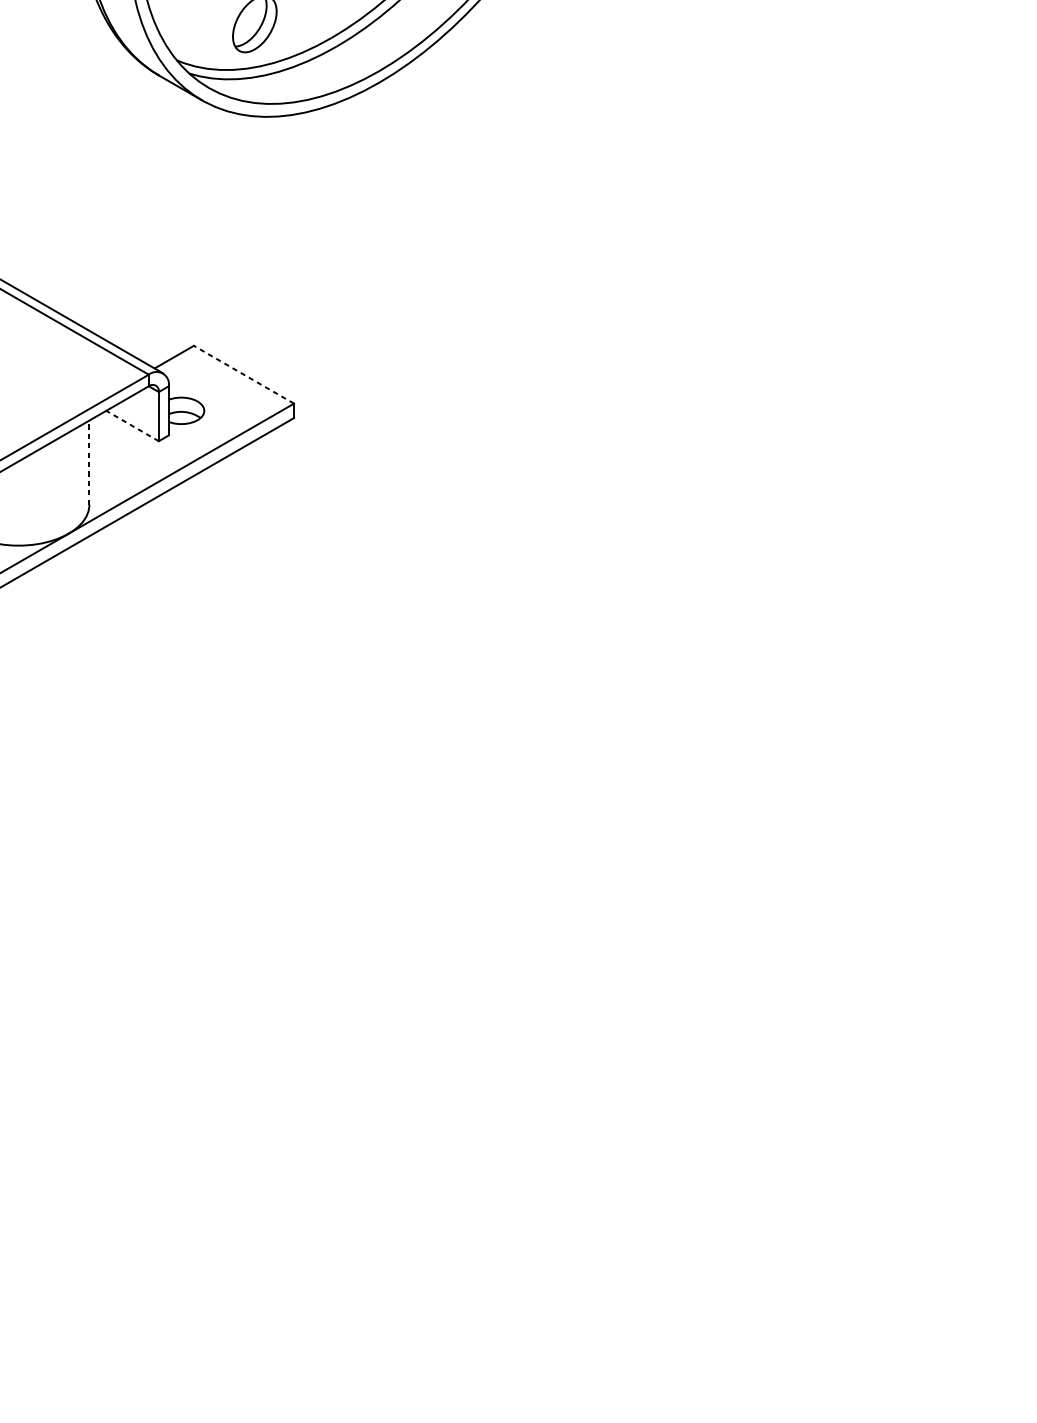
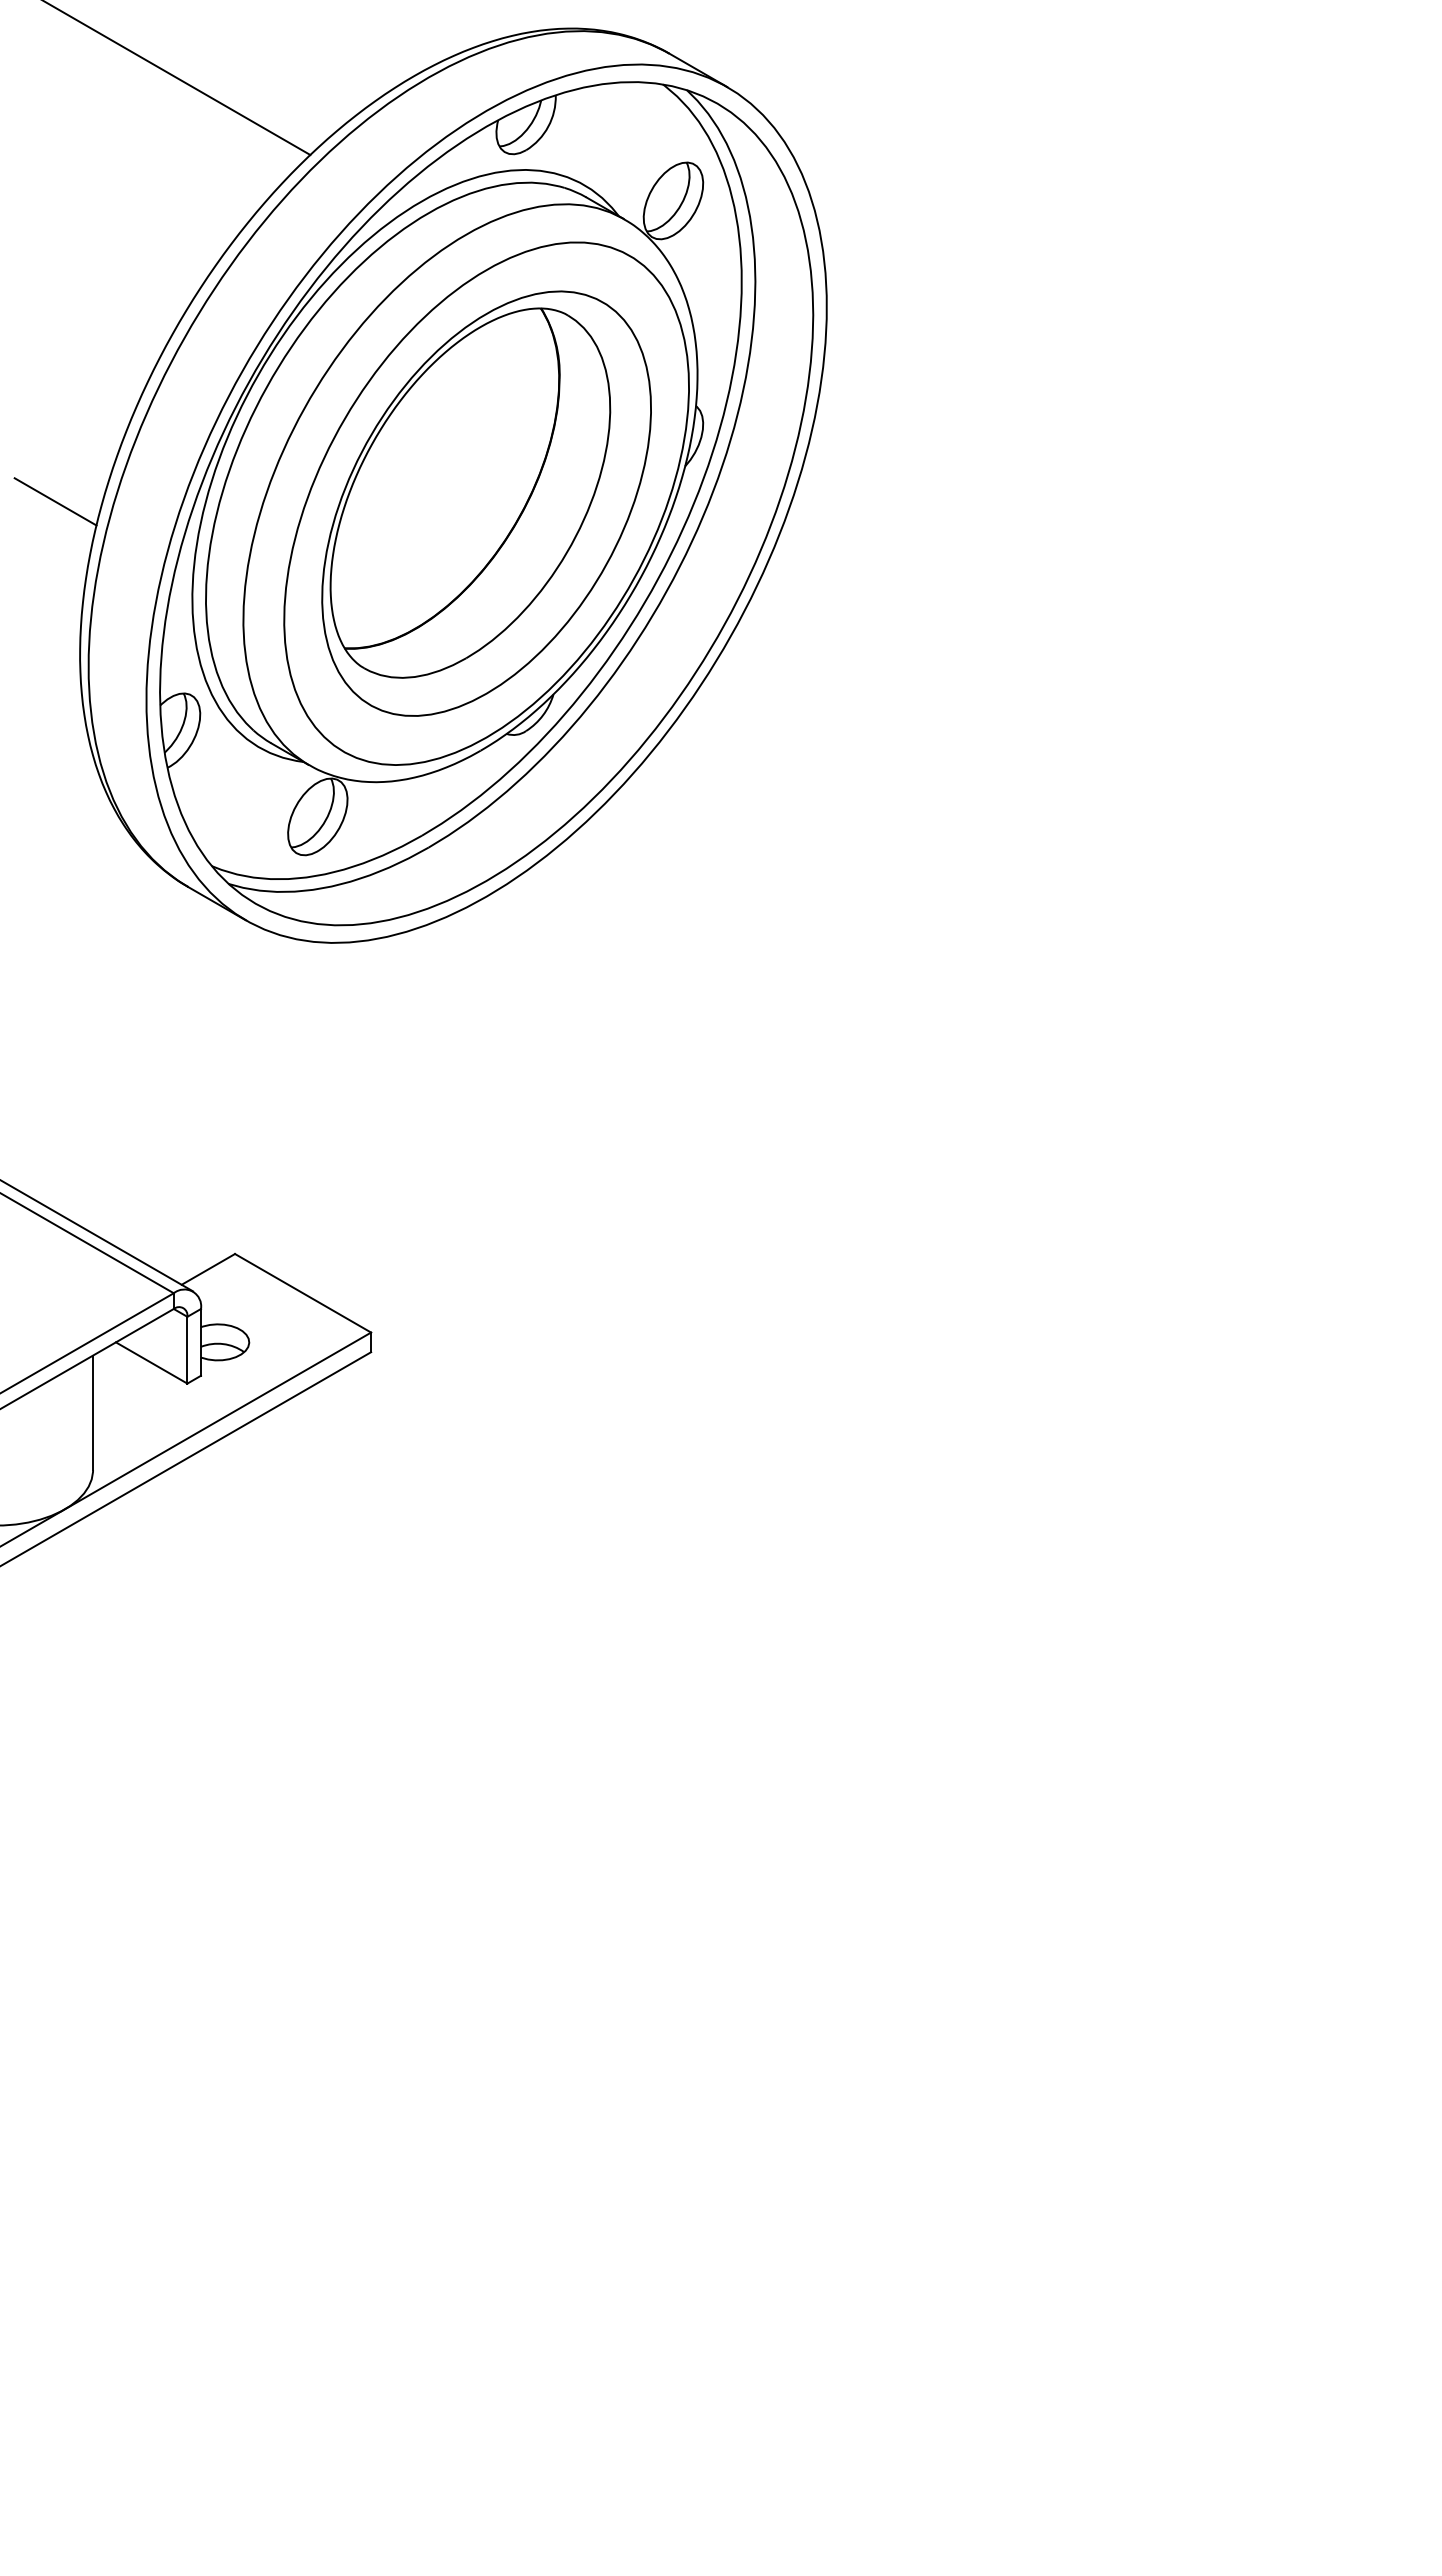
line: (244, 374) -> (303, 1293), dashed -> solid
line: (132, 425) -> (151, 1362), dashed -> solid
line: (89, 462) -> (93, 1412), dashed -> solid

